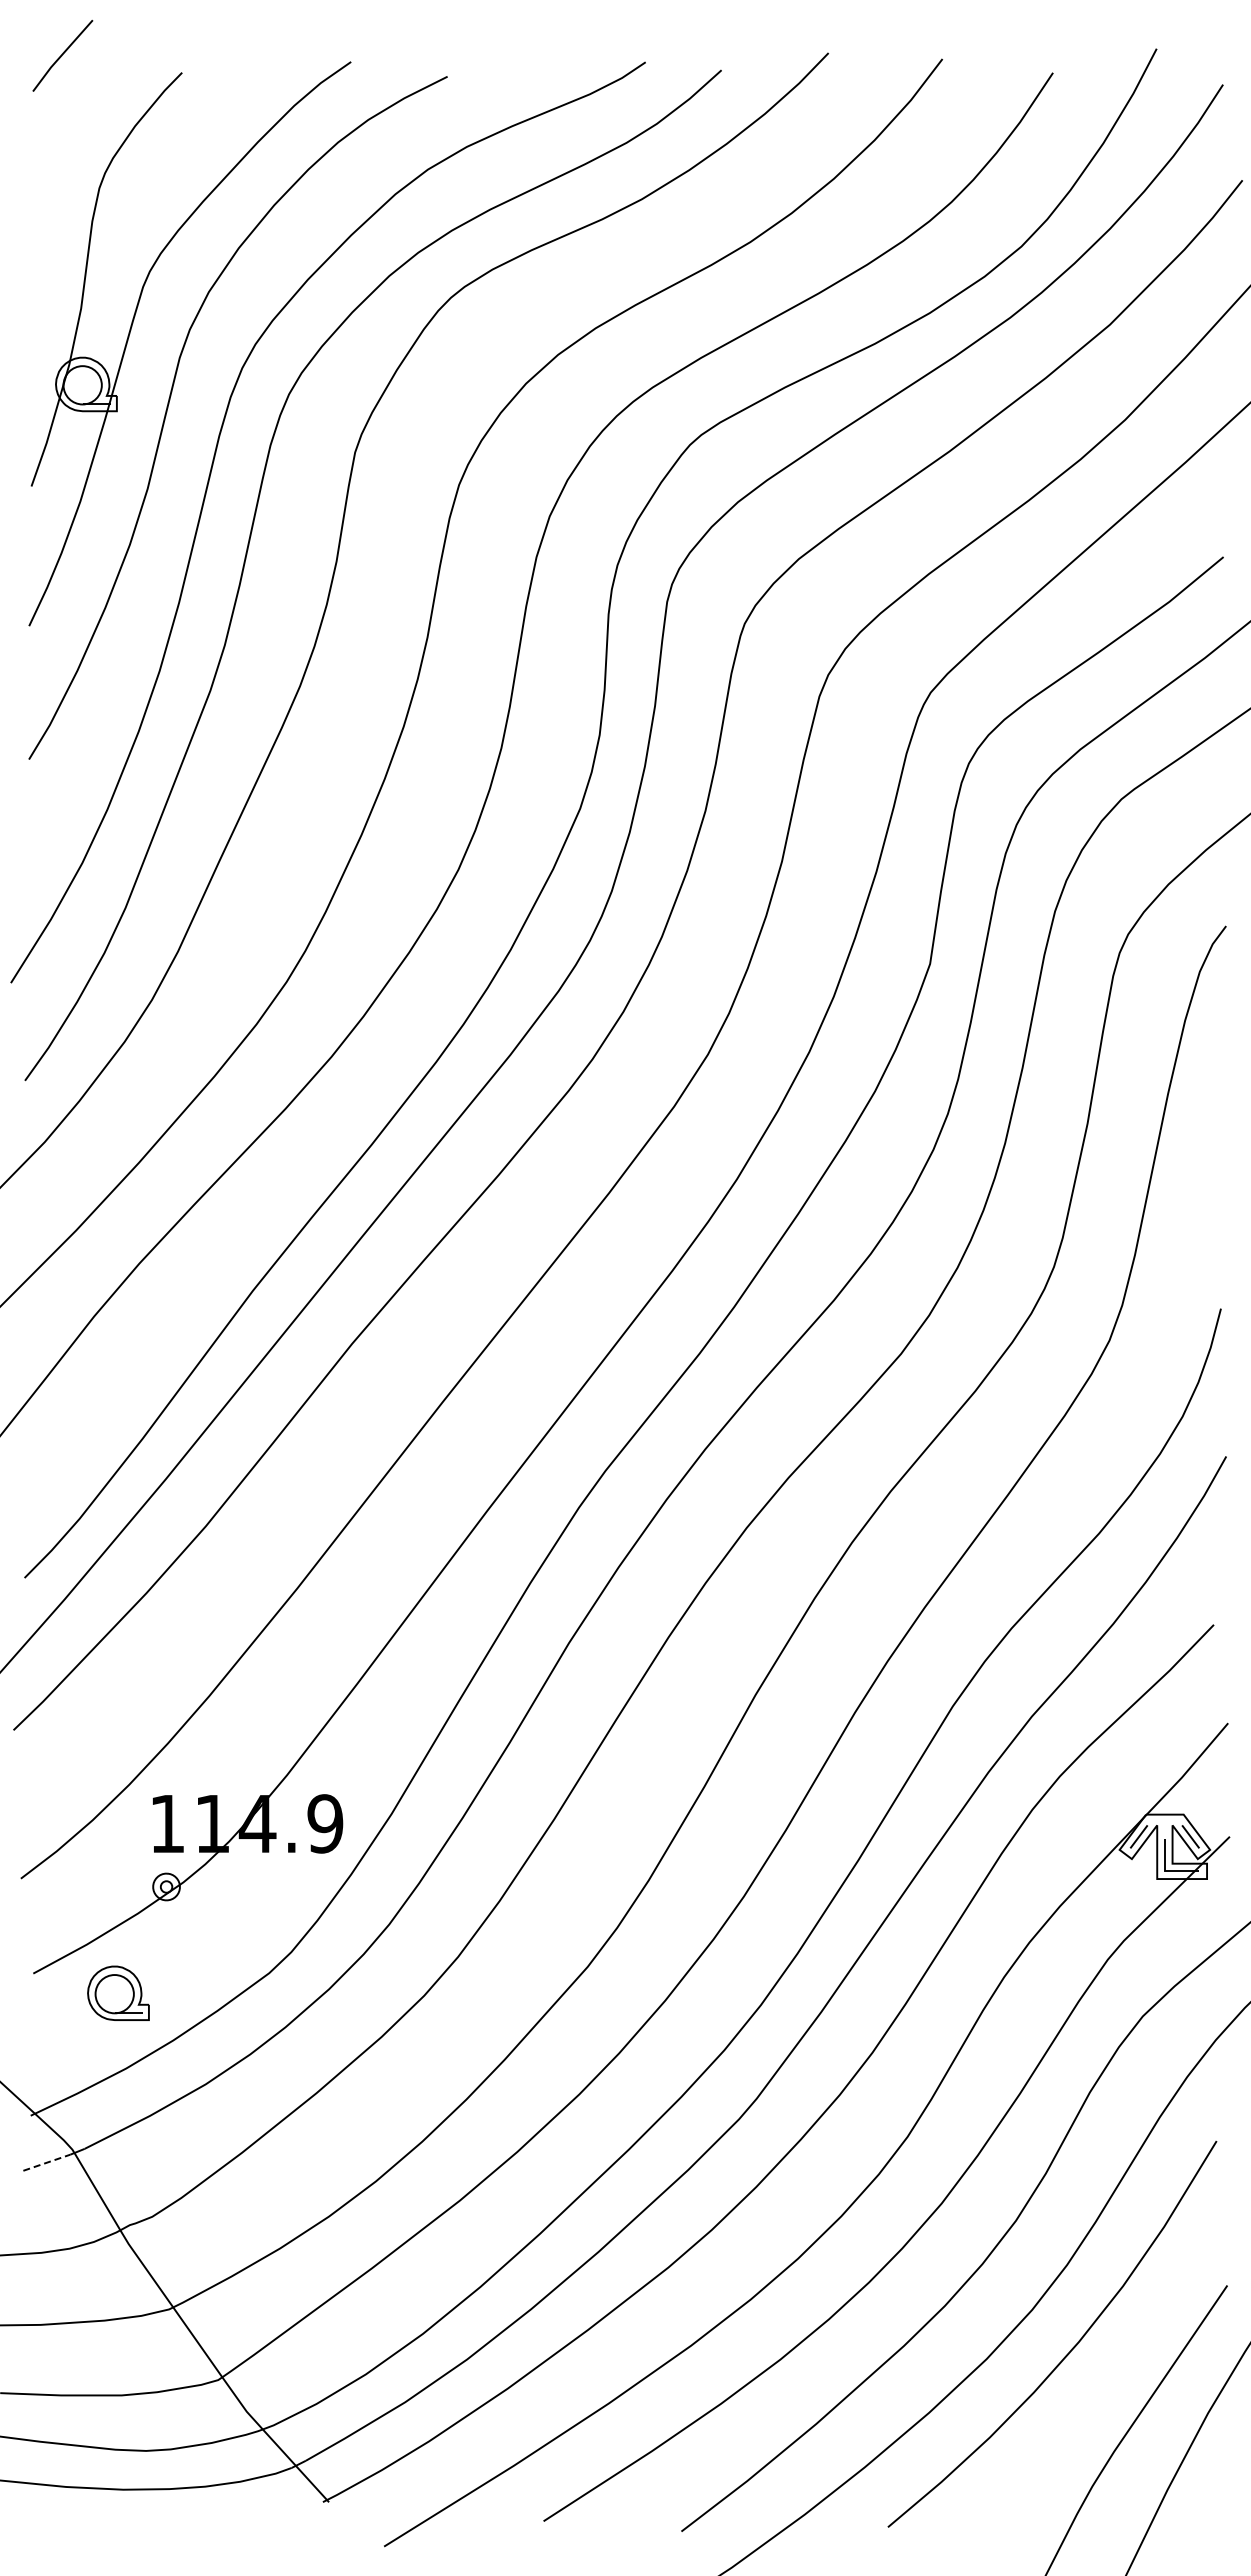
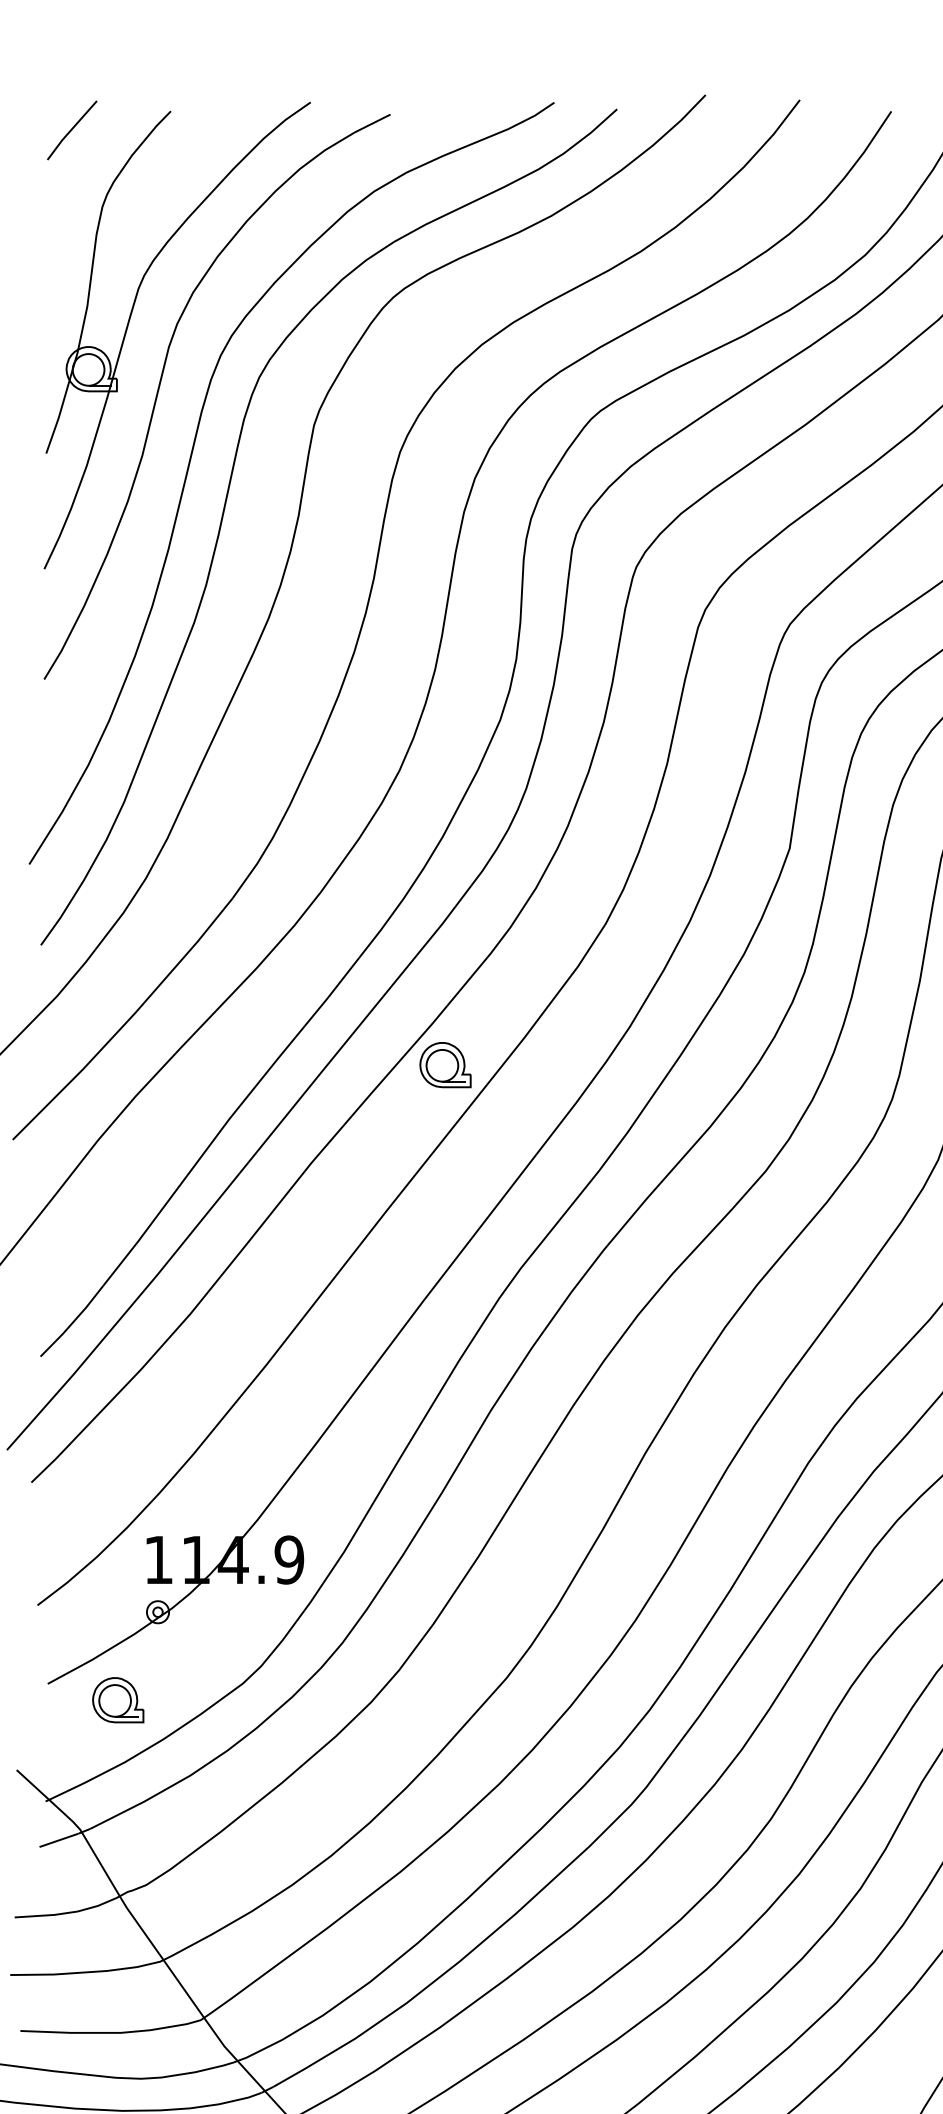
line: (62, 55) -> (71, 130), moved
part: (513, 1225) -> (445, 1064), added
line: (46, 2162) -> (58, 1840), dashed -> solid

